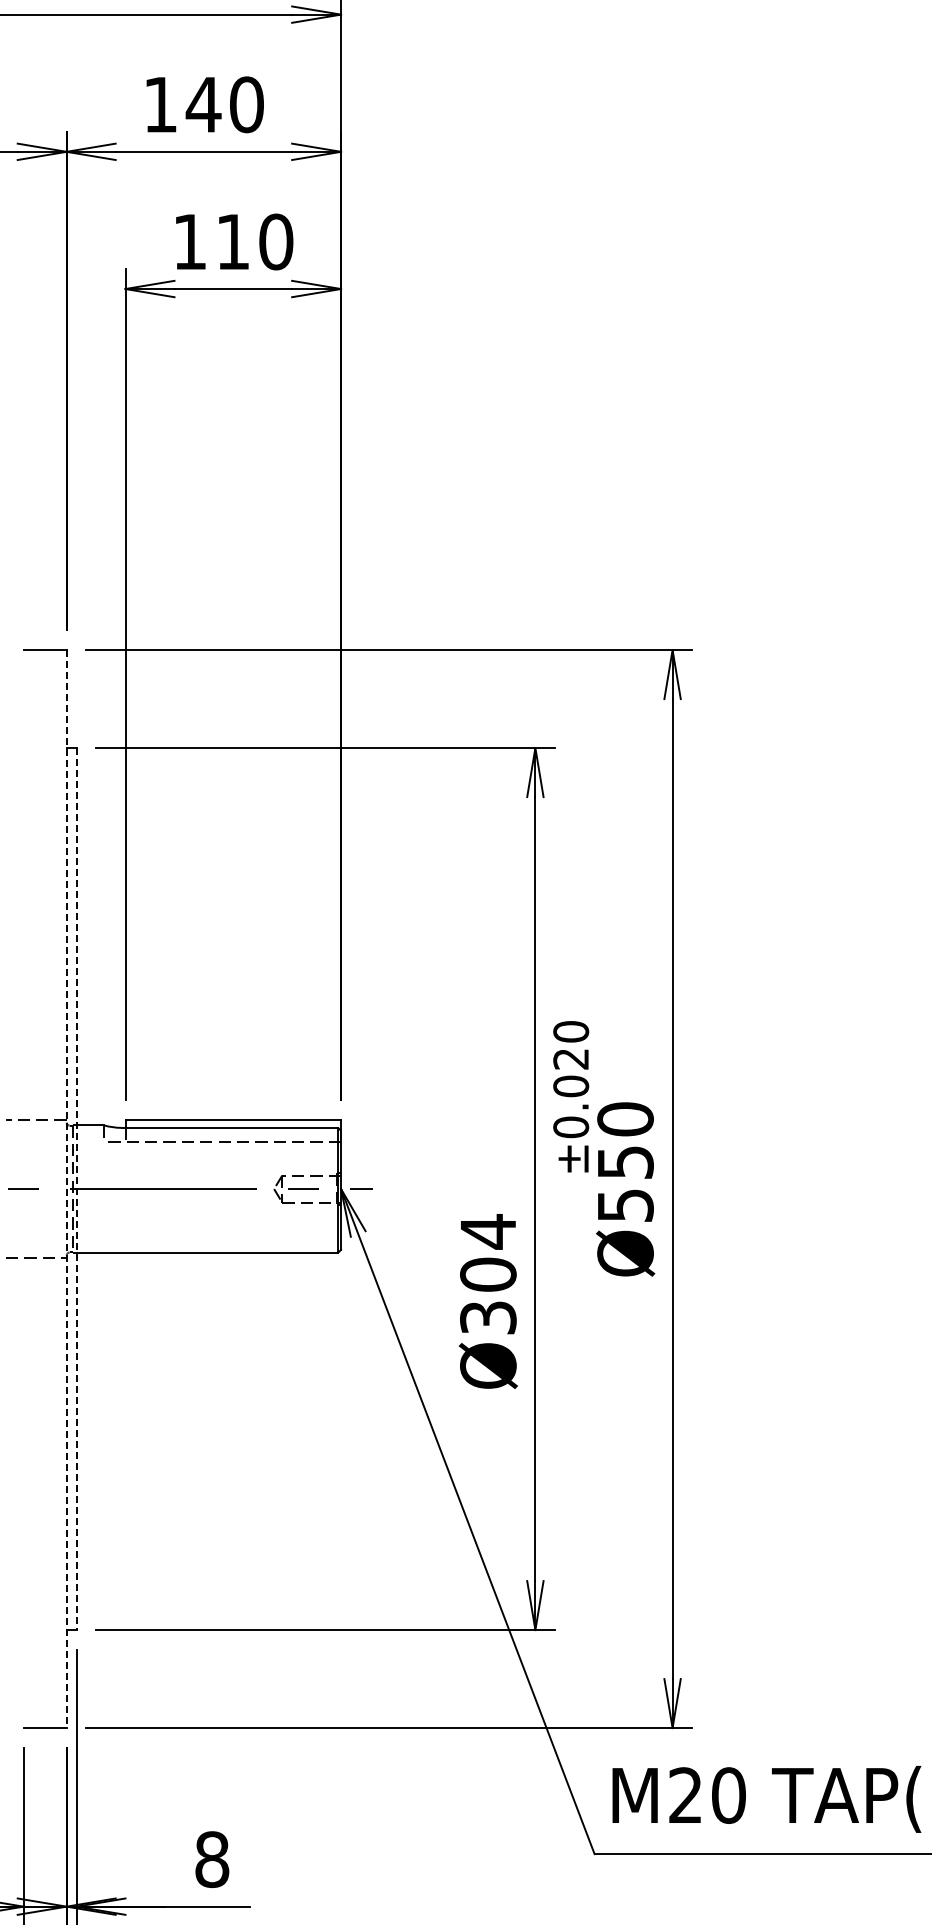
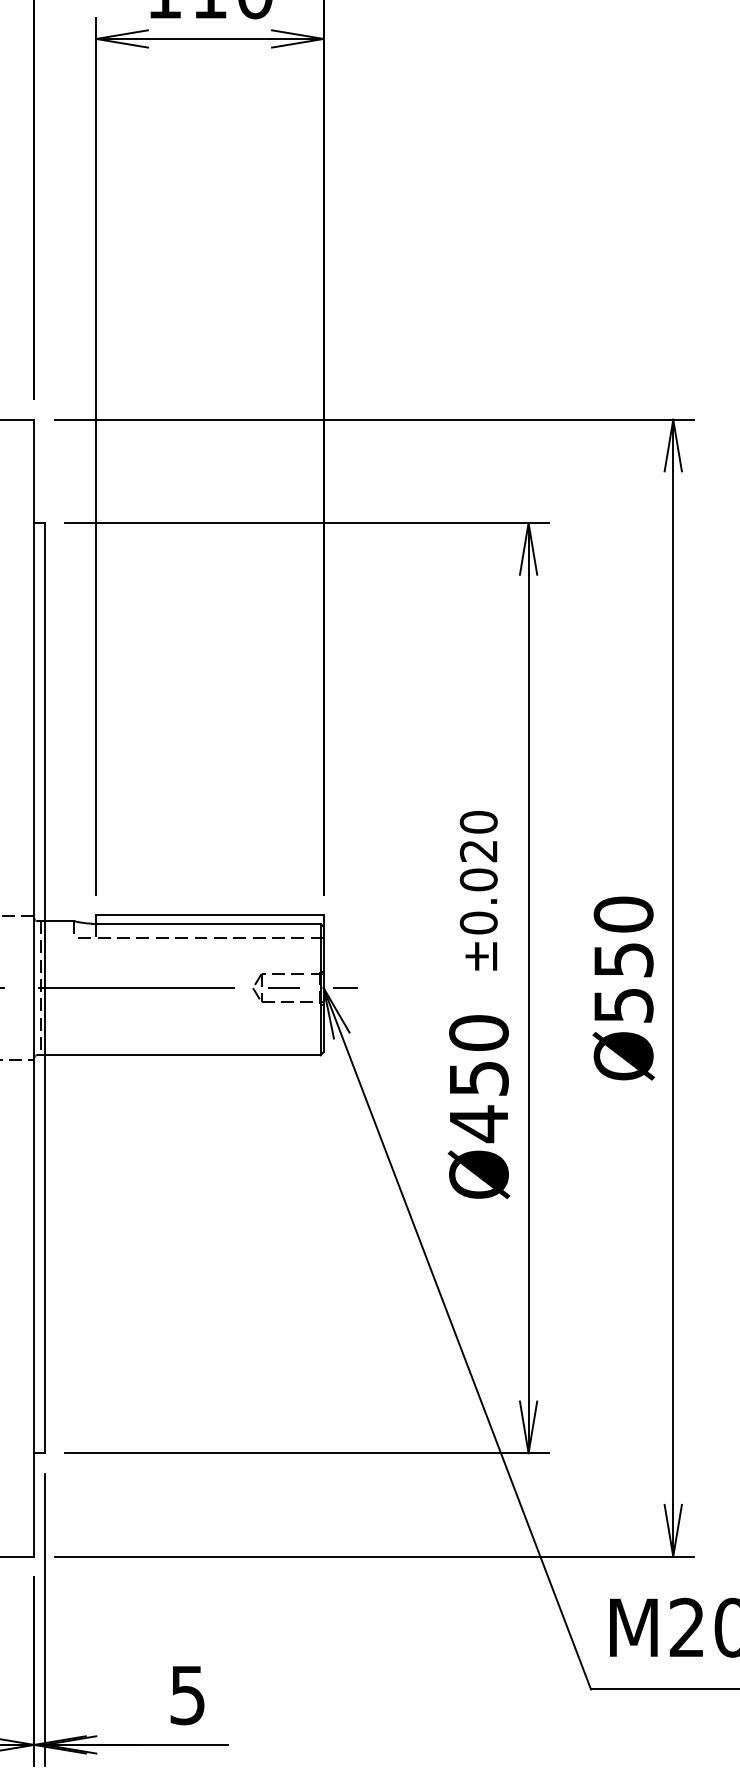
text: (571, 1096) -> (479, 890), moved
line: (66, 1189) -> (34, 988), dashed -> solid
line: (76, 1189) -> (44, 988), dashed -> solid
text: (488, 1274) -> (479, 1078), Ø304 -> Ø450
text: (212, 1859) -> (188, 1695), 8 -> 5

